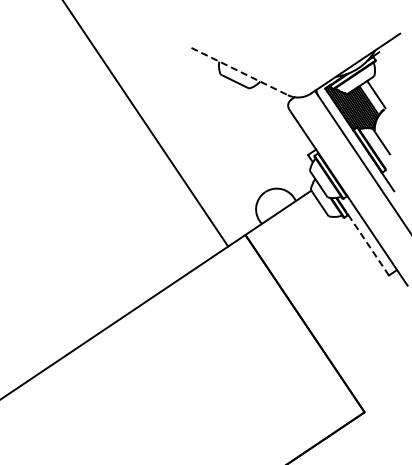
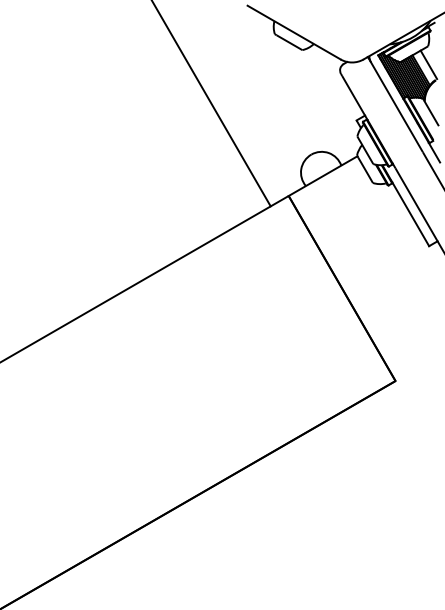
line: (240, 71) -> (294, 32), dashed -> solid
line: (368, 244) -> (410, 213), dashed -> solid

